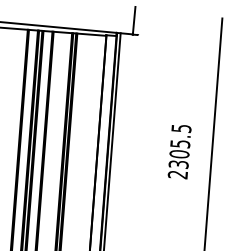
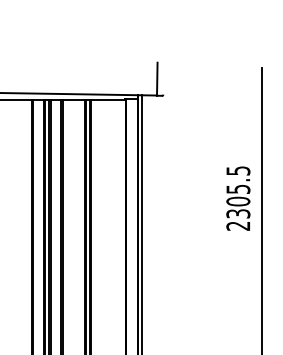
text: (179, 151) -> (238, 198), moved

